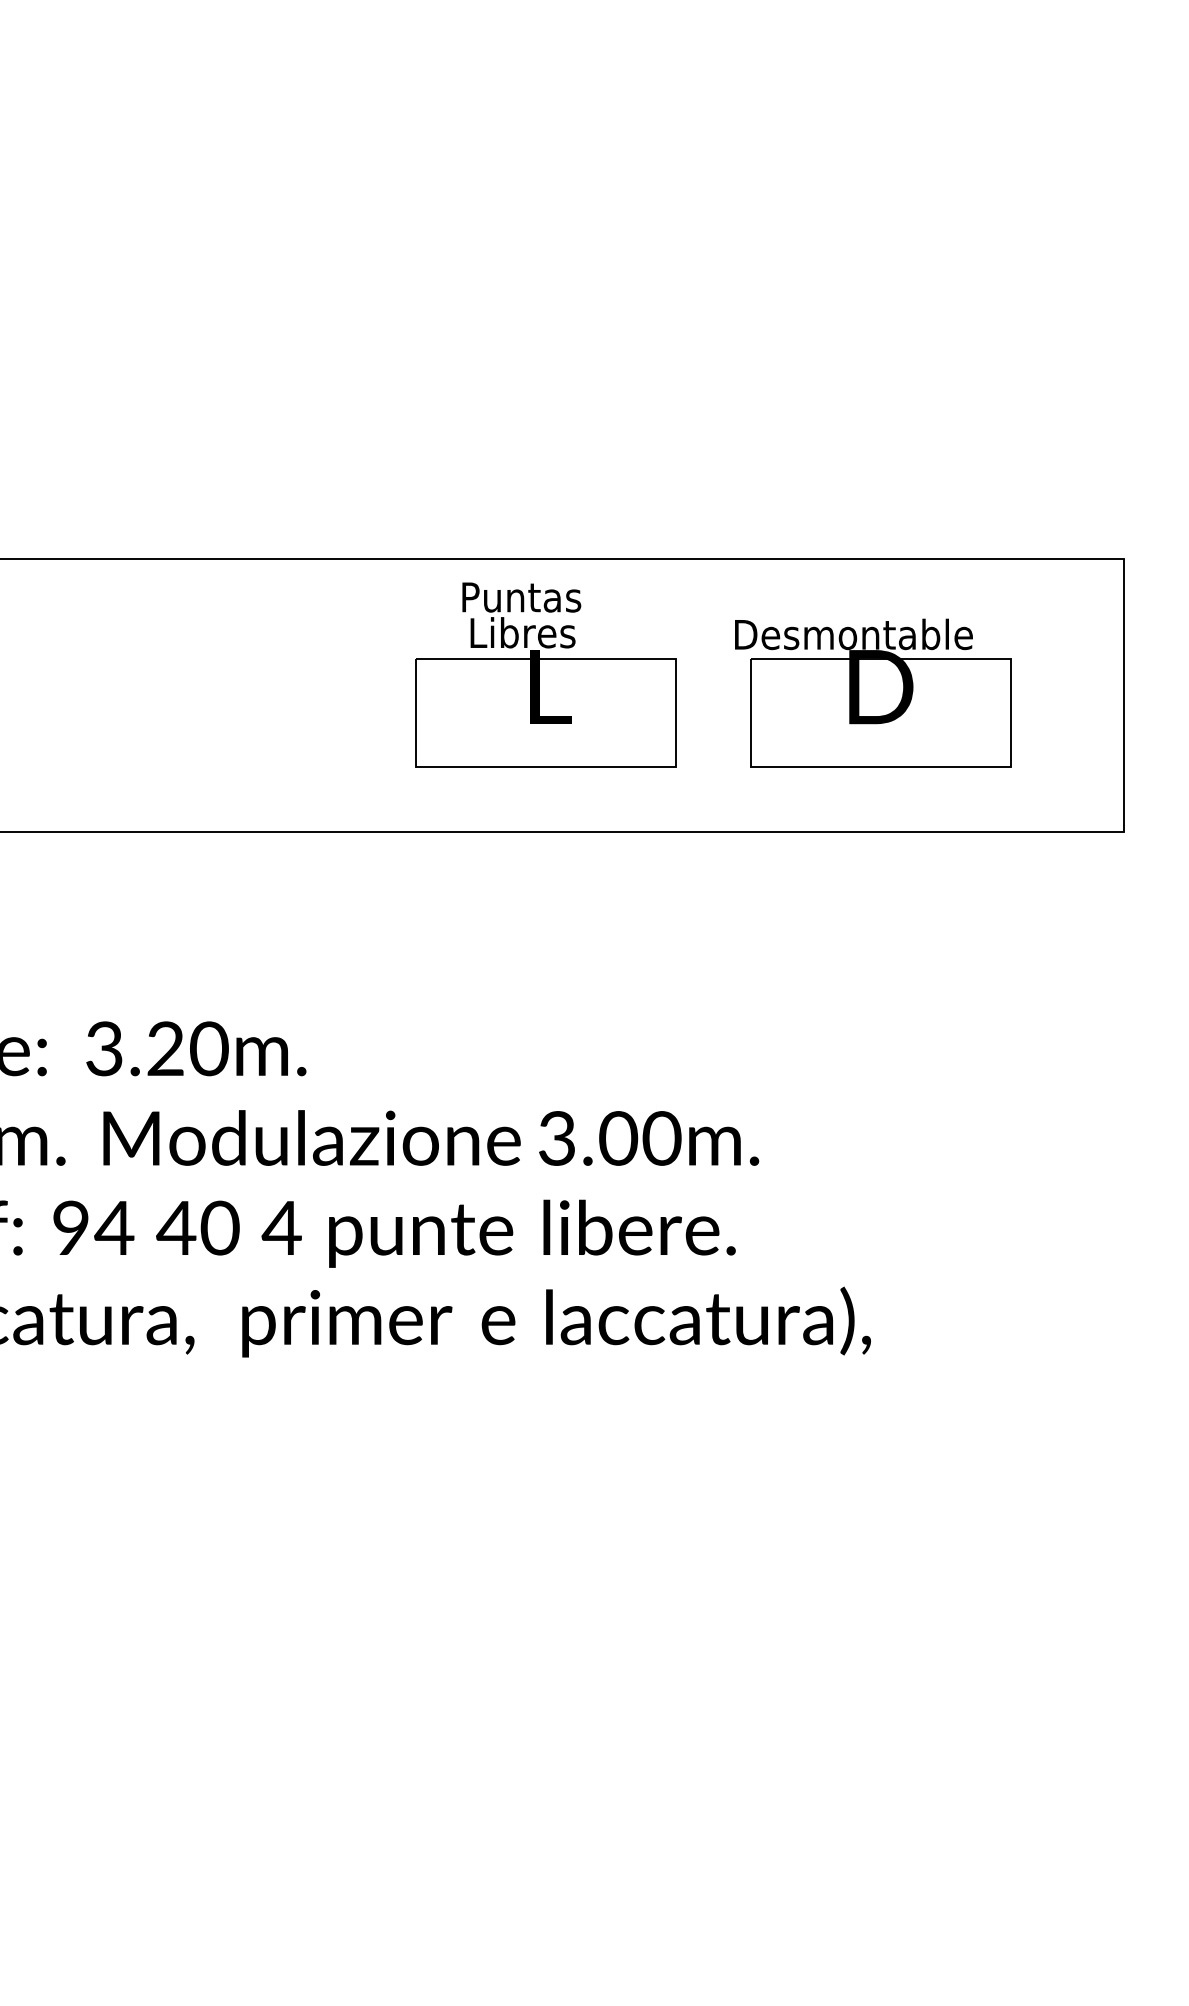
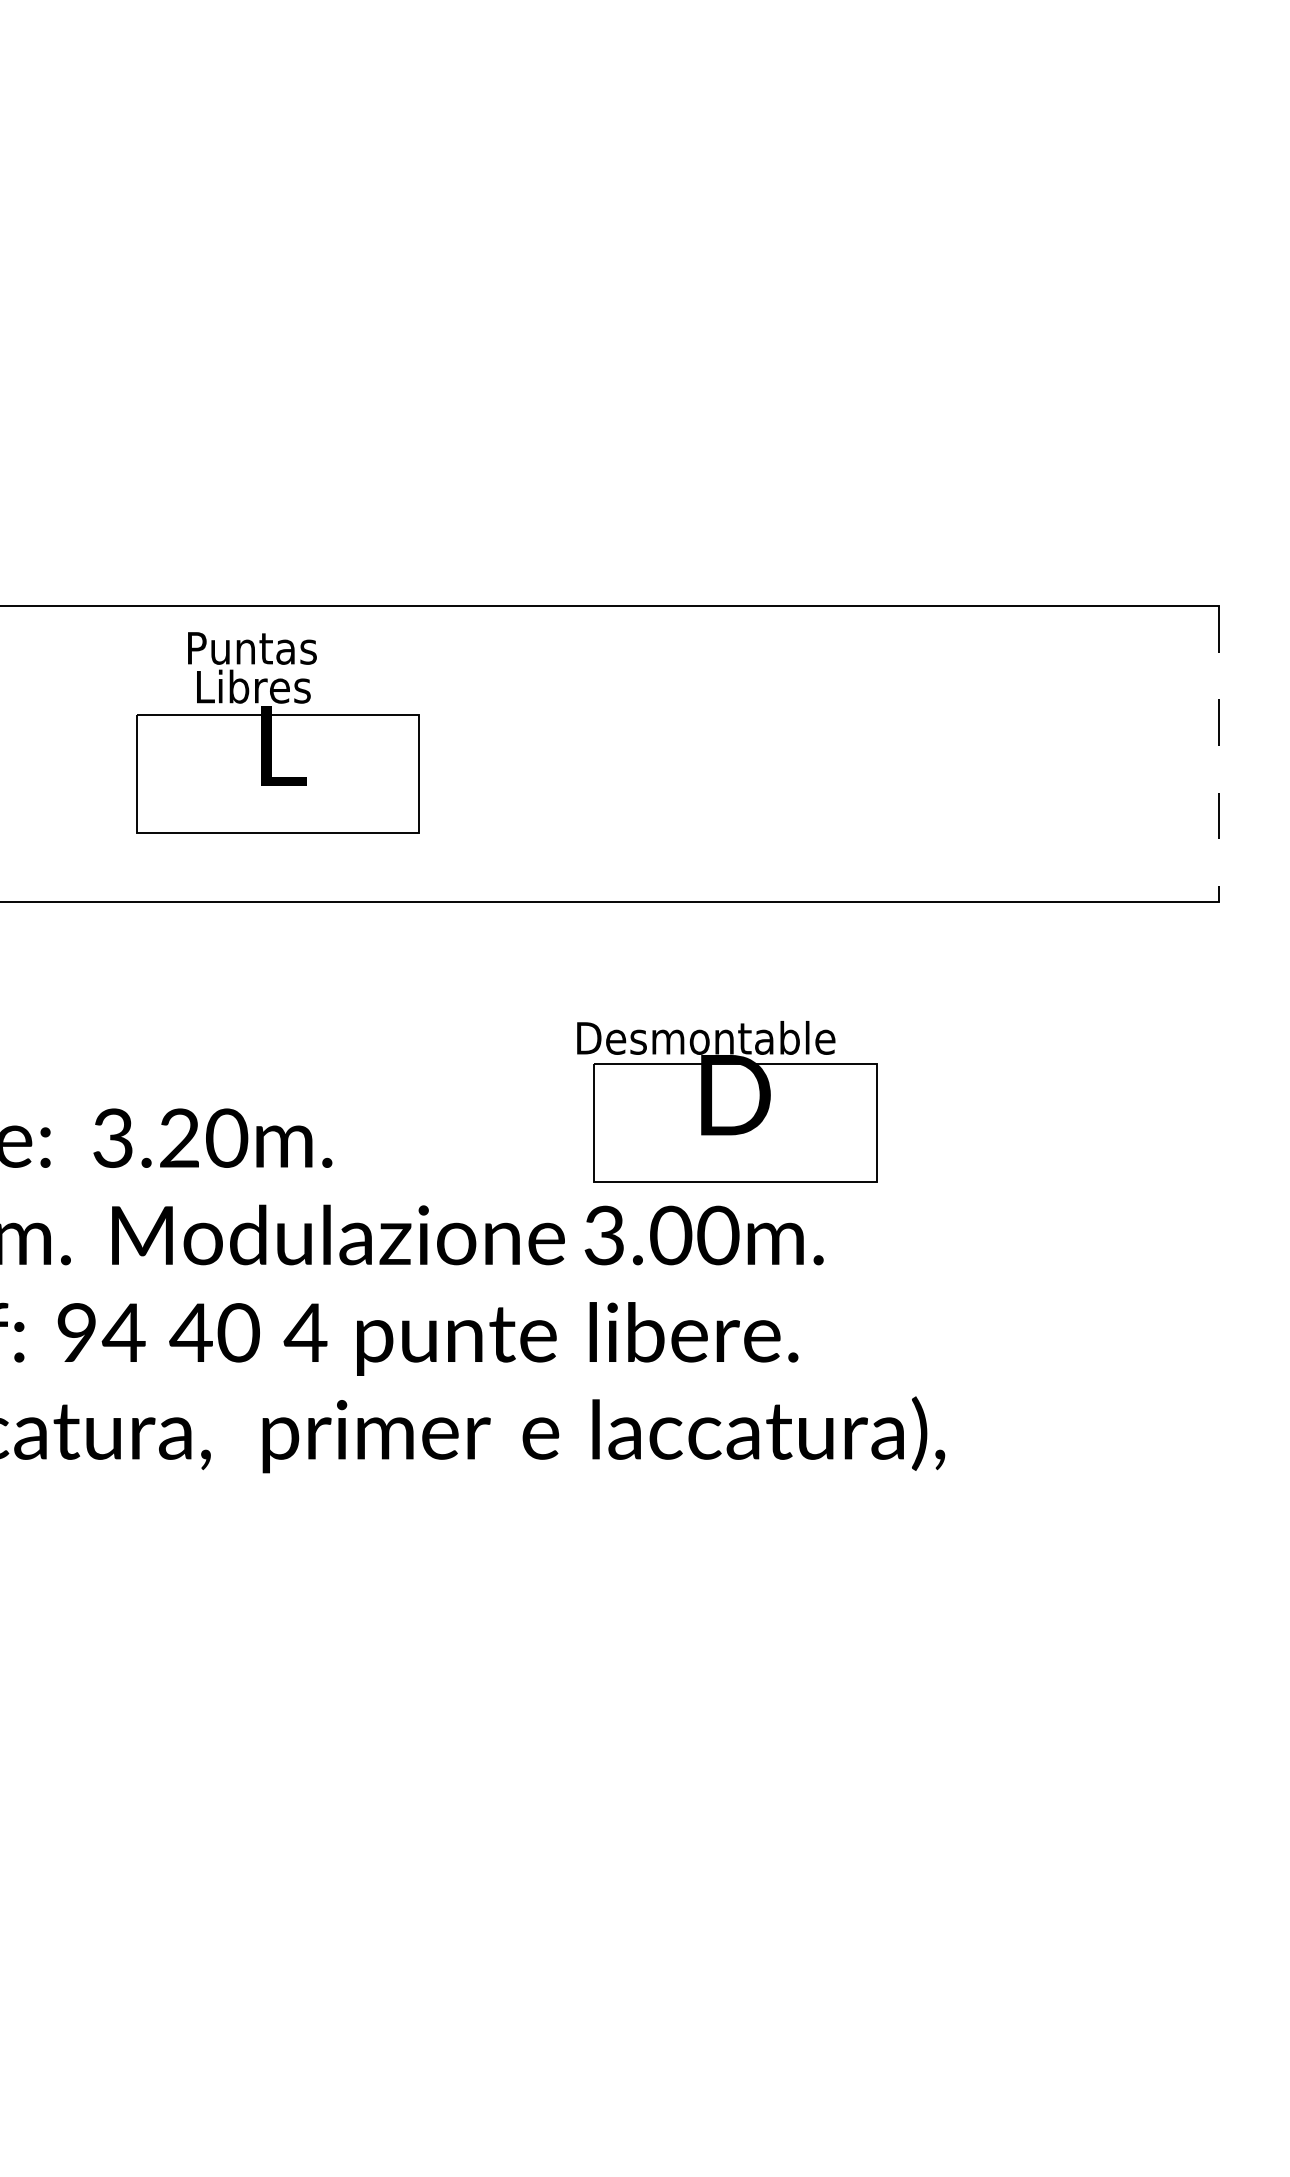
part: (545, 674) -> (278, 731), moved
part: (873, 692) -> (727, 1100), moved
line: (1123, 695) -> (1219, 754), solid -> dashed

